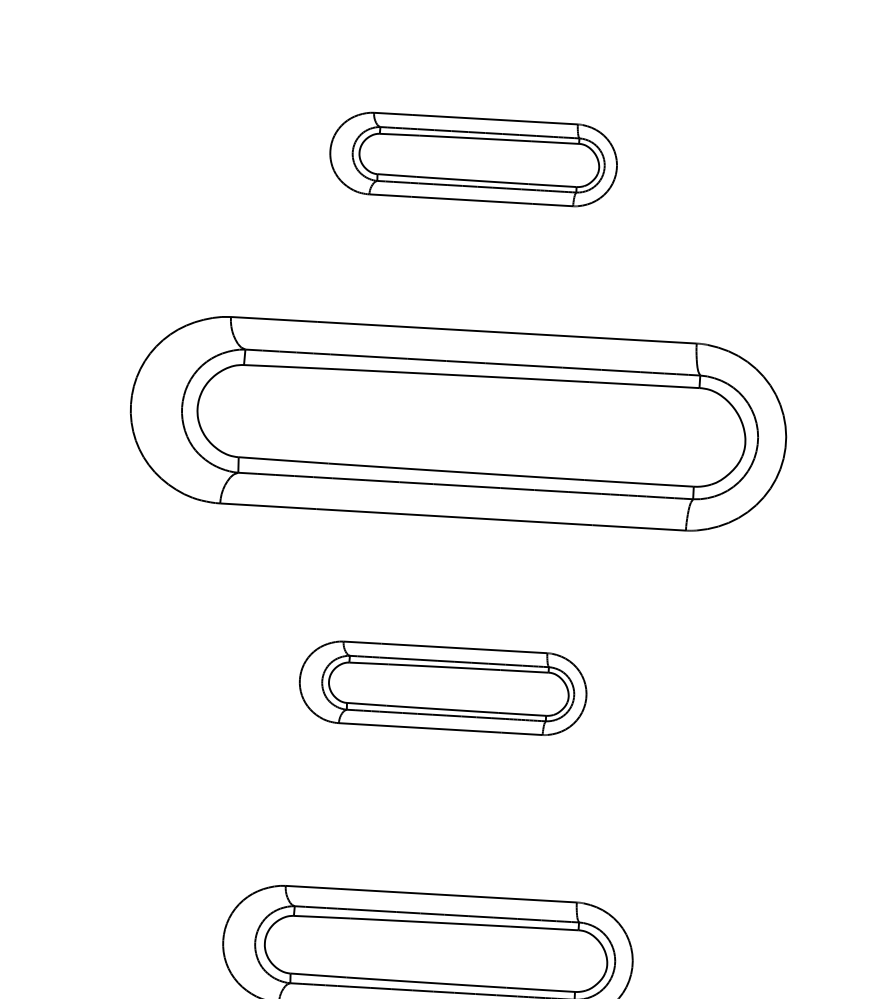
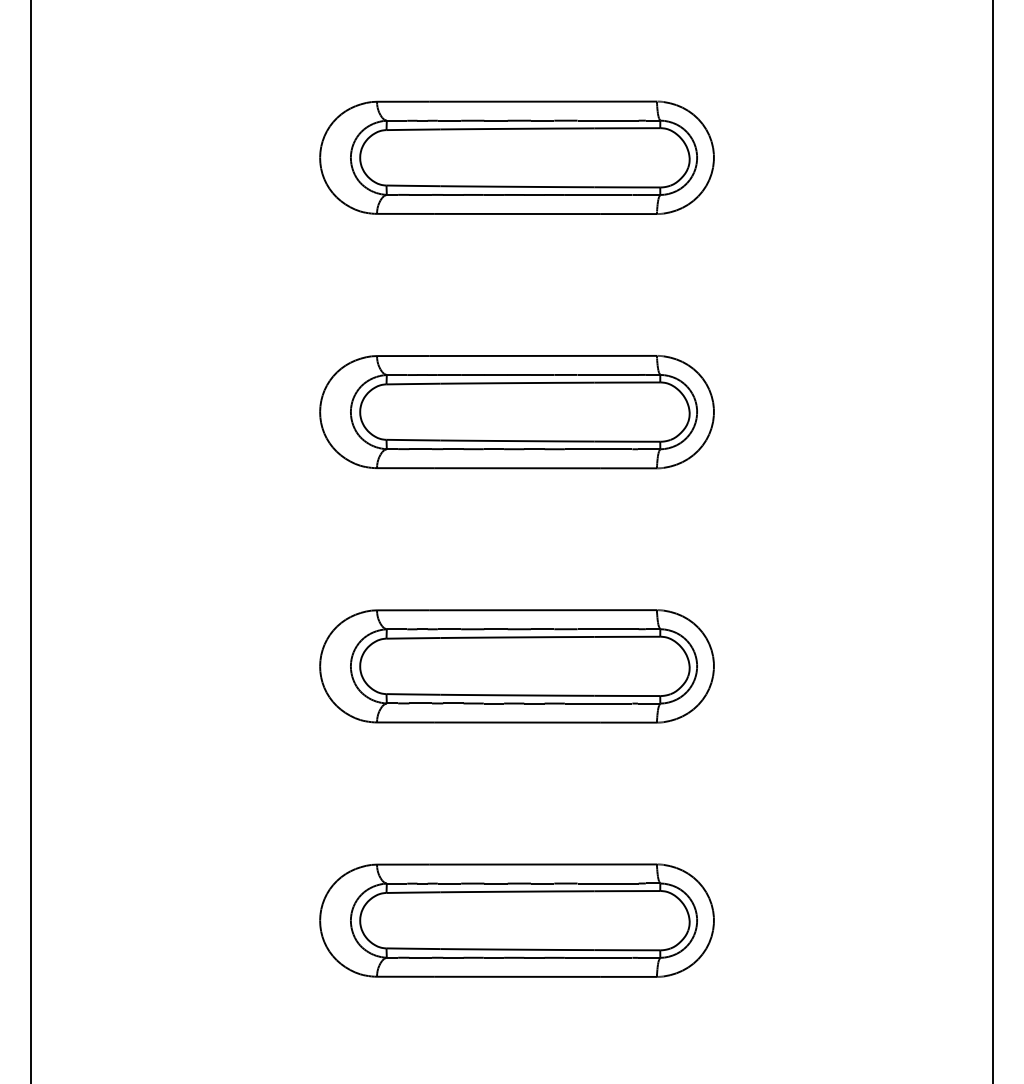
part: (473, 159) -> (516, 157), size x1.43
part: (457, 424) -> (516, 412), size x0.62
part: (442, 688) -> (516, 666), size x1.43

